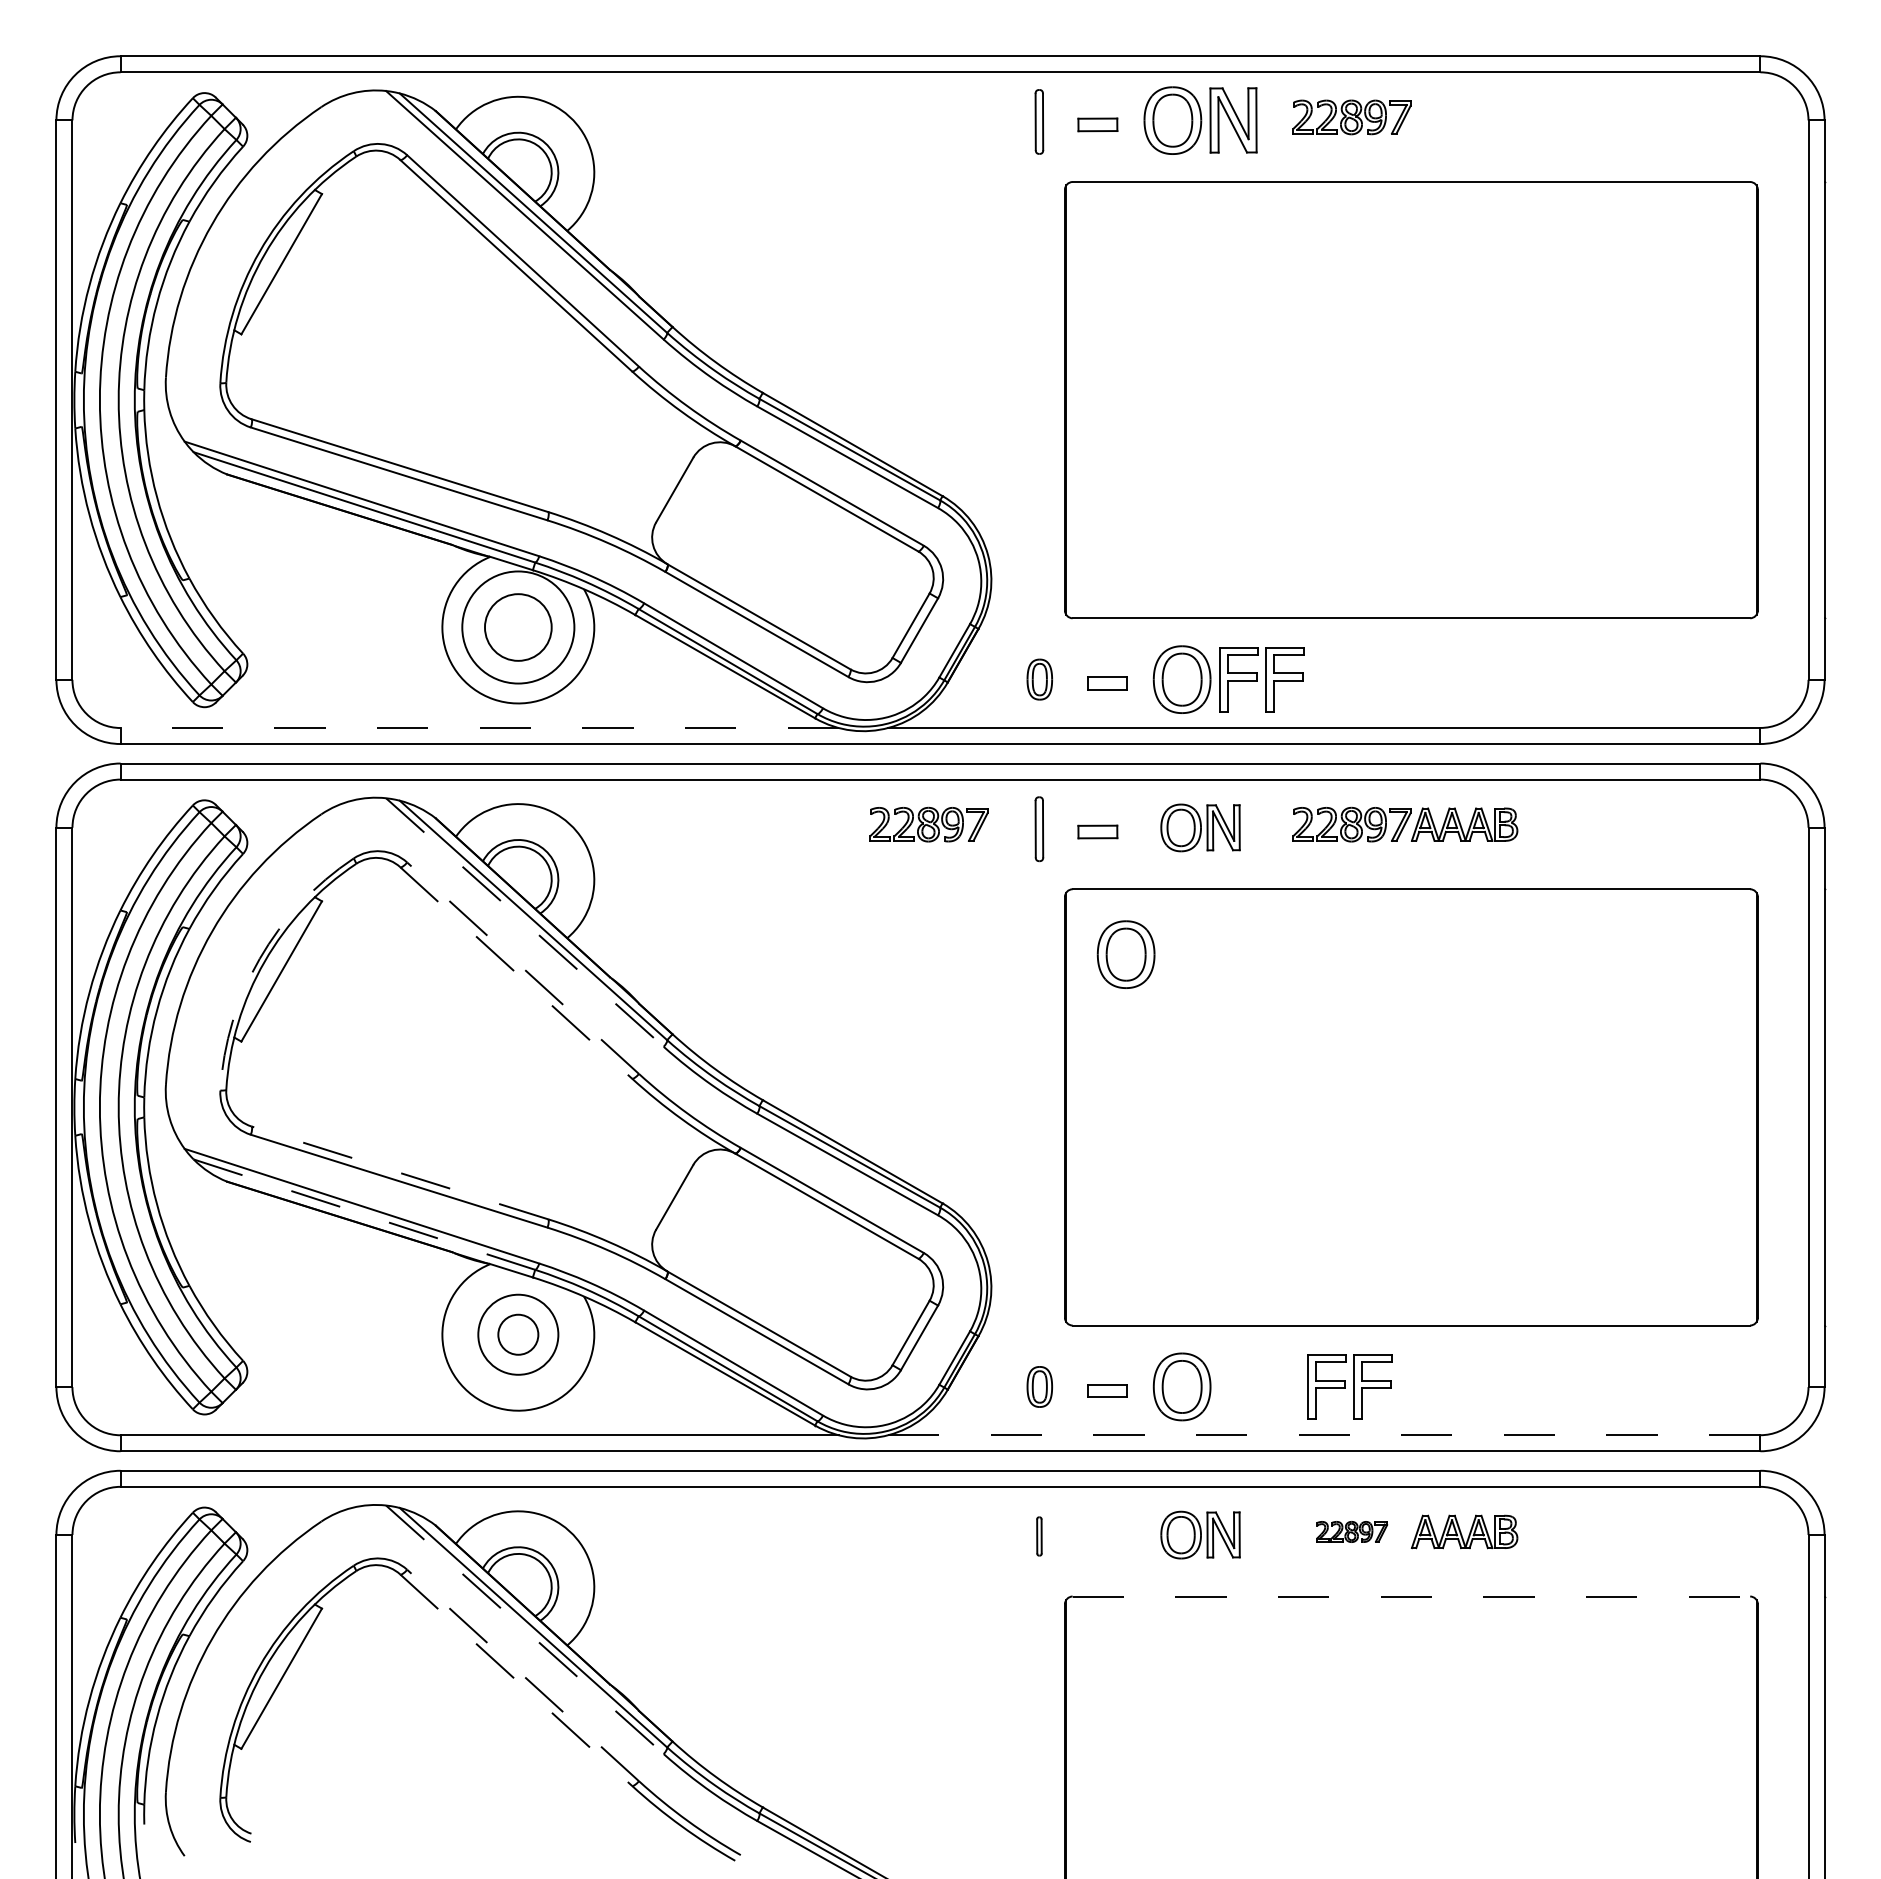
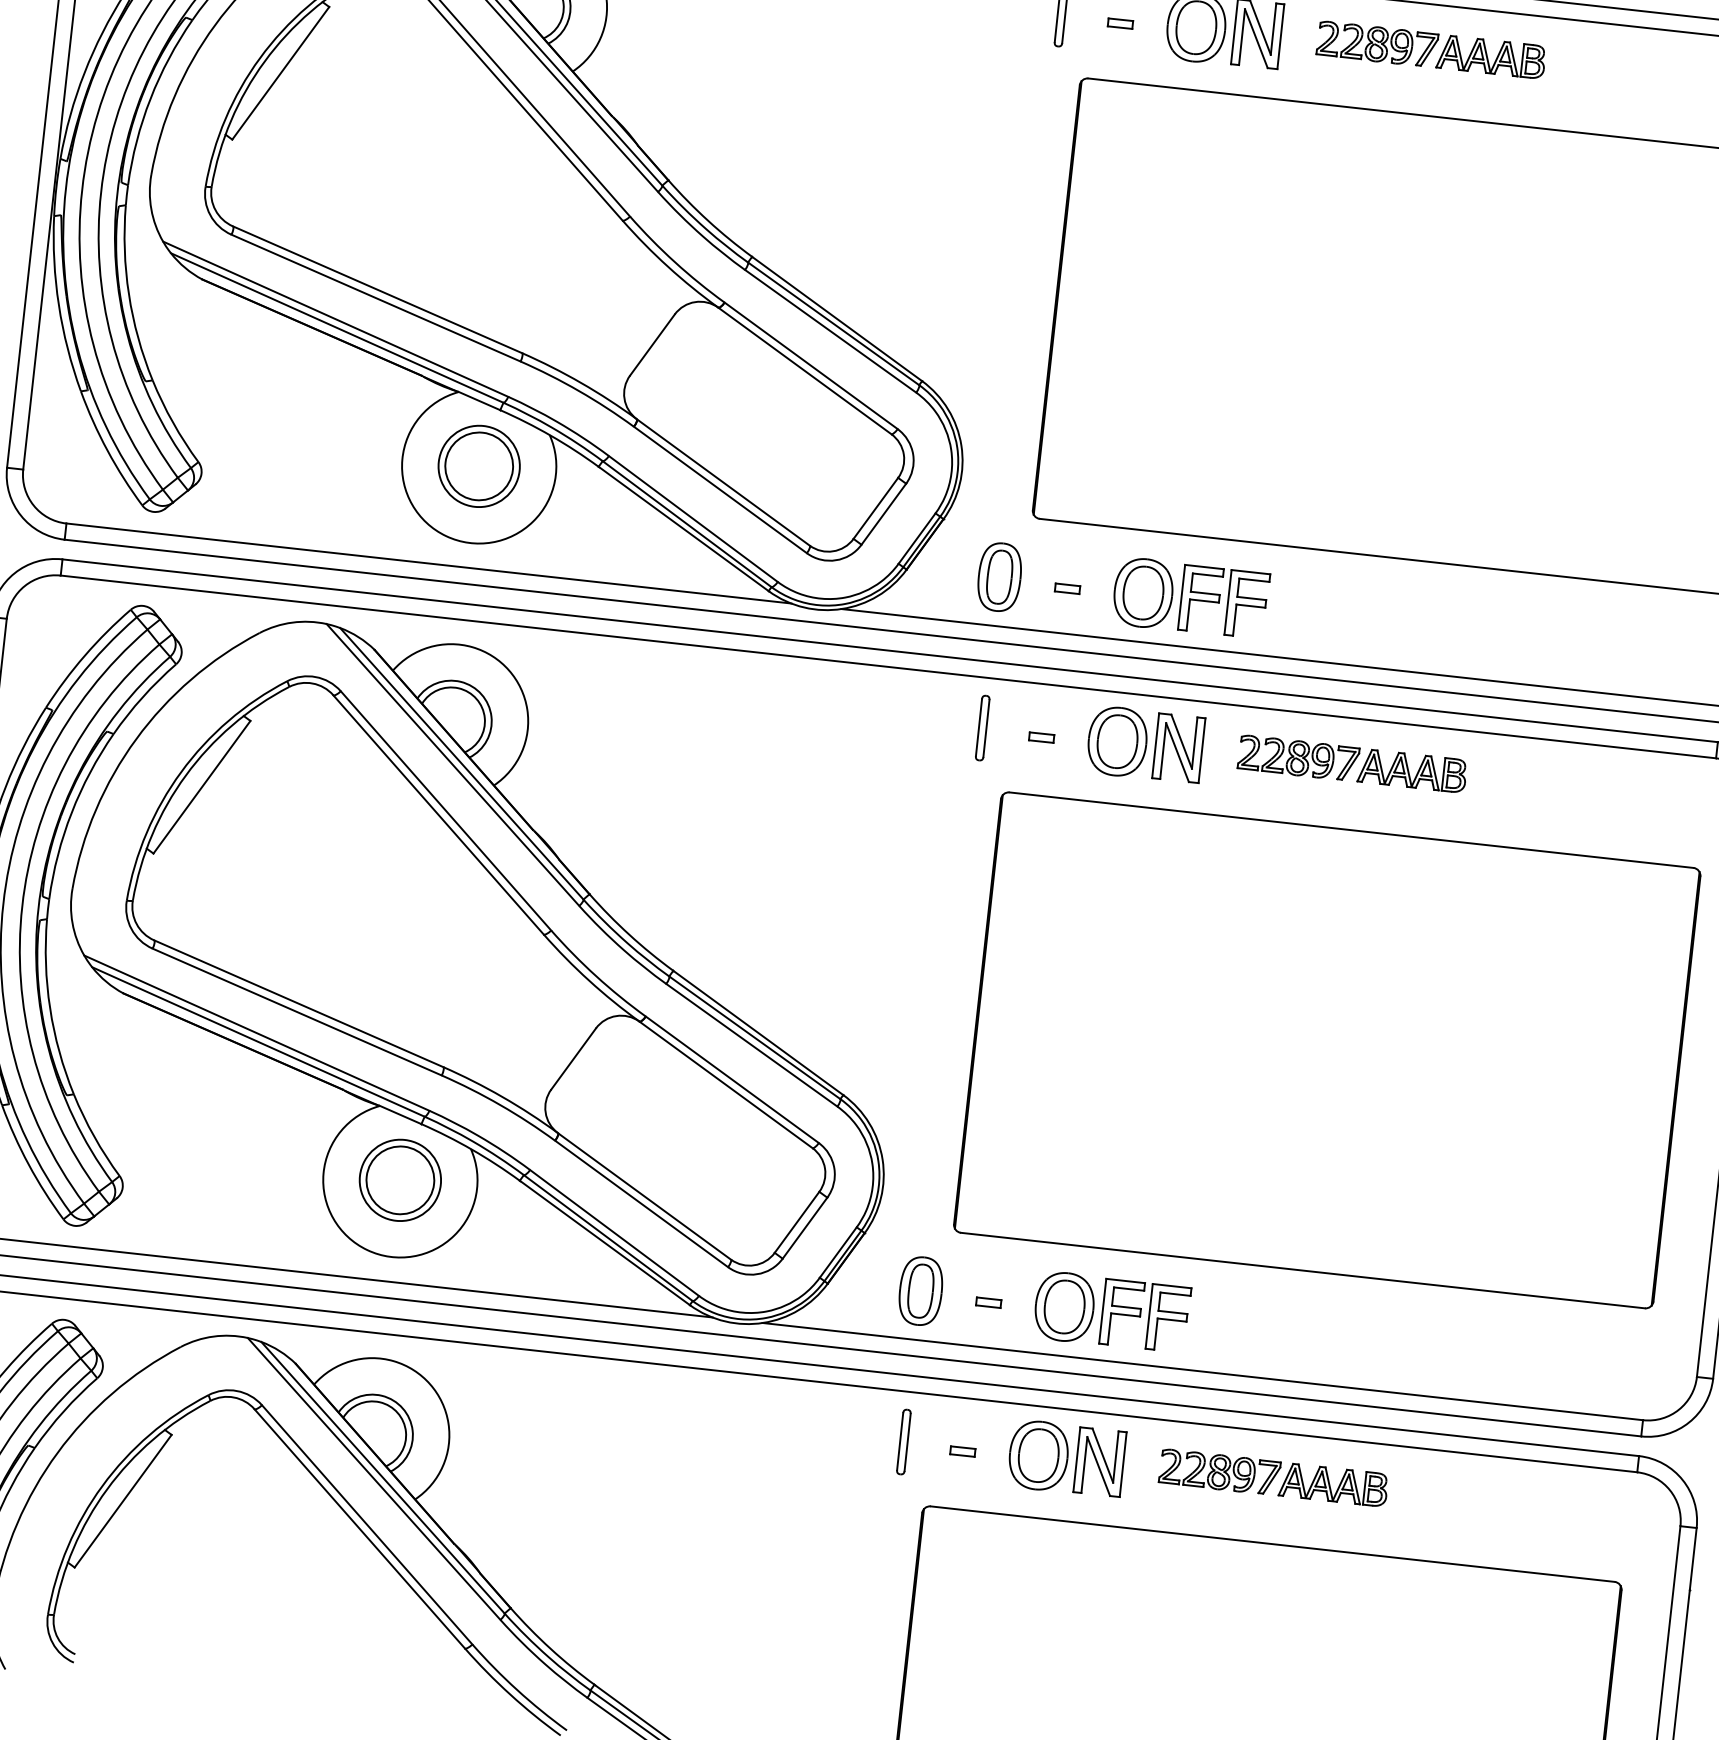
part: (1464, 117) -> (1491, 57), added
part: (1098, 124) -> (1120, 23), size x0.62
circle: (518, 627) -> (479, 466), size x0.71
part: (1039, 679) -> (999, 576), size x1.67
part: (1107, 683) -> (1067, 588), size x0.62
line: (479, 727) -> (428, 563), dashed -> solid
part: (928, 824) -> (871, 710), removed
part: (1200, 827) -> (1145, 744), size x1.43
part: (1098, 832) -> (1042, 738), size x0.62
line: (525, 922) -> (453, 765), dashed -> solid
part: (1125, 954) -> (1055, 864), removed
arc: (259, 958) -> (181, 771), dashed -> solid
line: (523, 968) -> (446, 811), dashed -> solid
line: (516, 972) -> (438, 814), dashed -> solid
line: (399, 1172) -> (298, 1003), dashed -> solid
line: (364, 1214) -> (258, 1041), dashed -> solid
circle: (518, 1334) -> (400, 1180), size x1.67
part: (1039, 1386) -> (920, 1290), size x1.67
part: (1349, 1386) -> (1144, 1315), moved
part: (1107, 1390) -> (988, 1302), size x0.62
line: (1323, 1435) -> (1201, 1371), dashed -> solid
part: (1351, 1531) -> (1219, 1471), size x1.67
part: (1200, 1534) -> (1066, 1458), size x1.43
part: (1039, 1536) -> (903, 1442), size x1.67
part: (1098, 1539) -> (963, 1451), added
line: (1411, 1596) -> (1272, 1544), dashed -> solid
line: (525, 1630) -> (374, 1479), dashed -> solid
line: (523, 1675) -> (367, 1524), dashed -> solid
line: (516, 1680) -> (359, 1529), dashed -> solid

